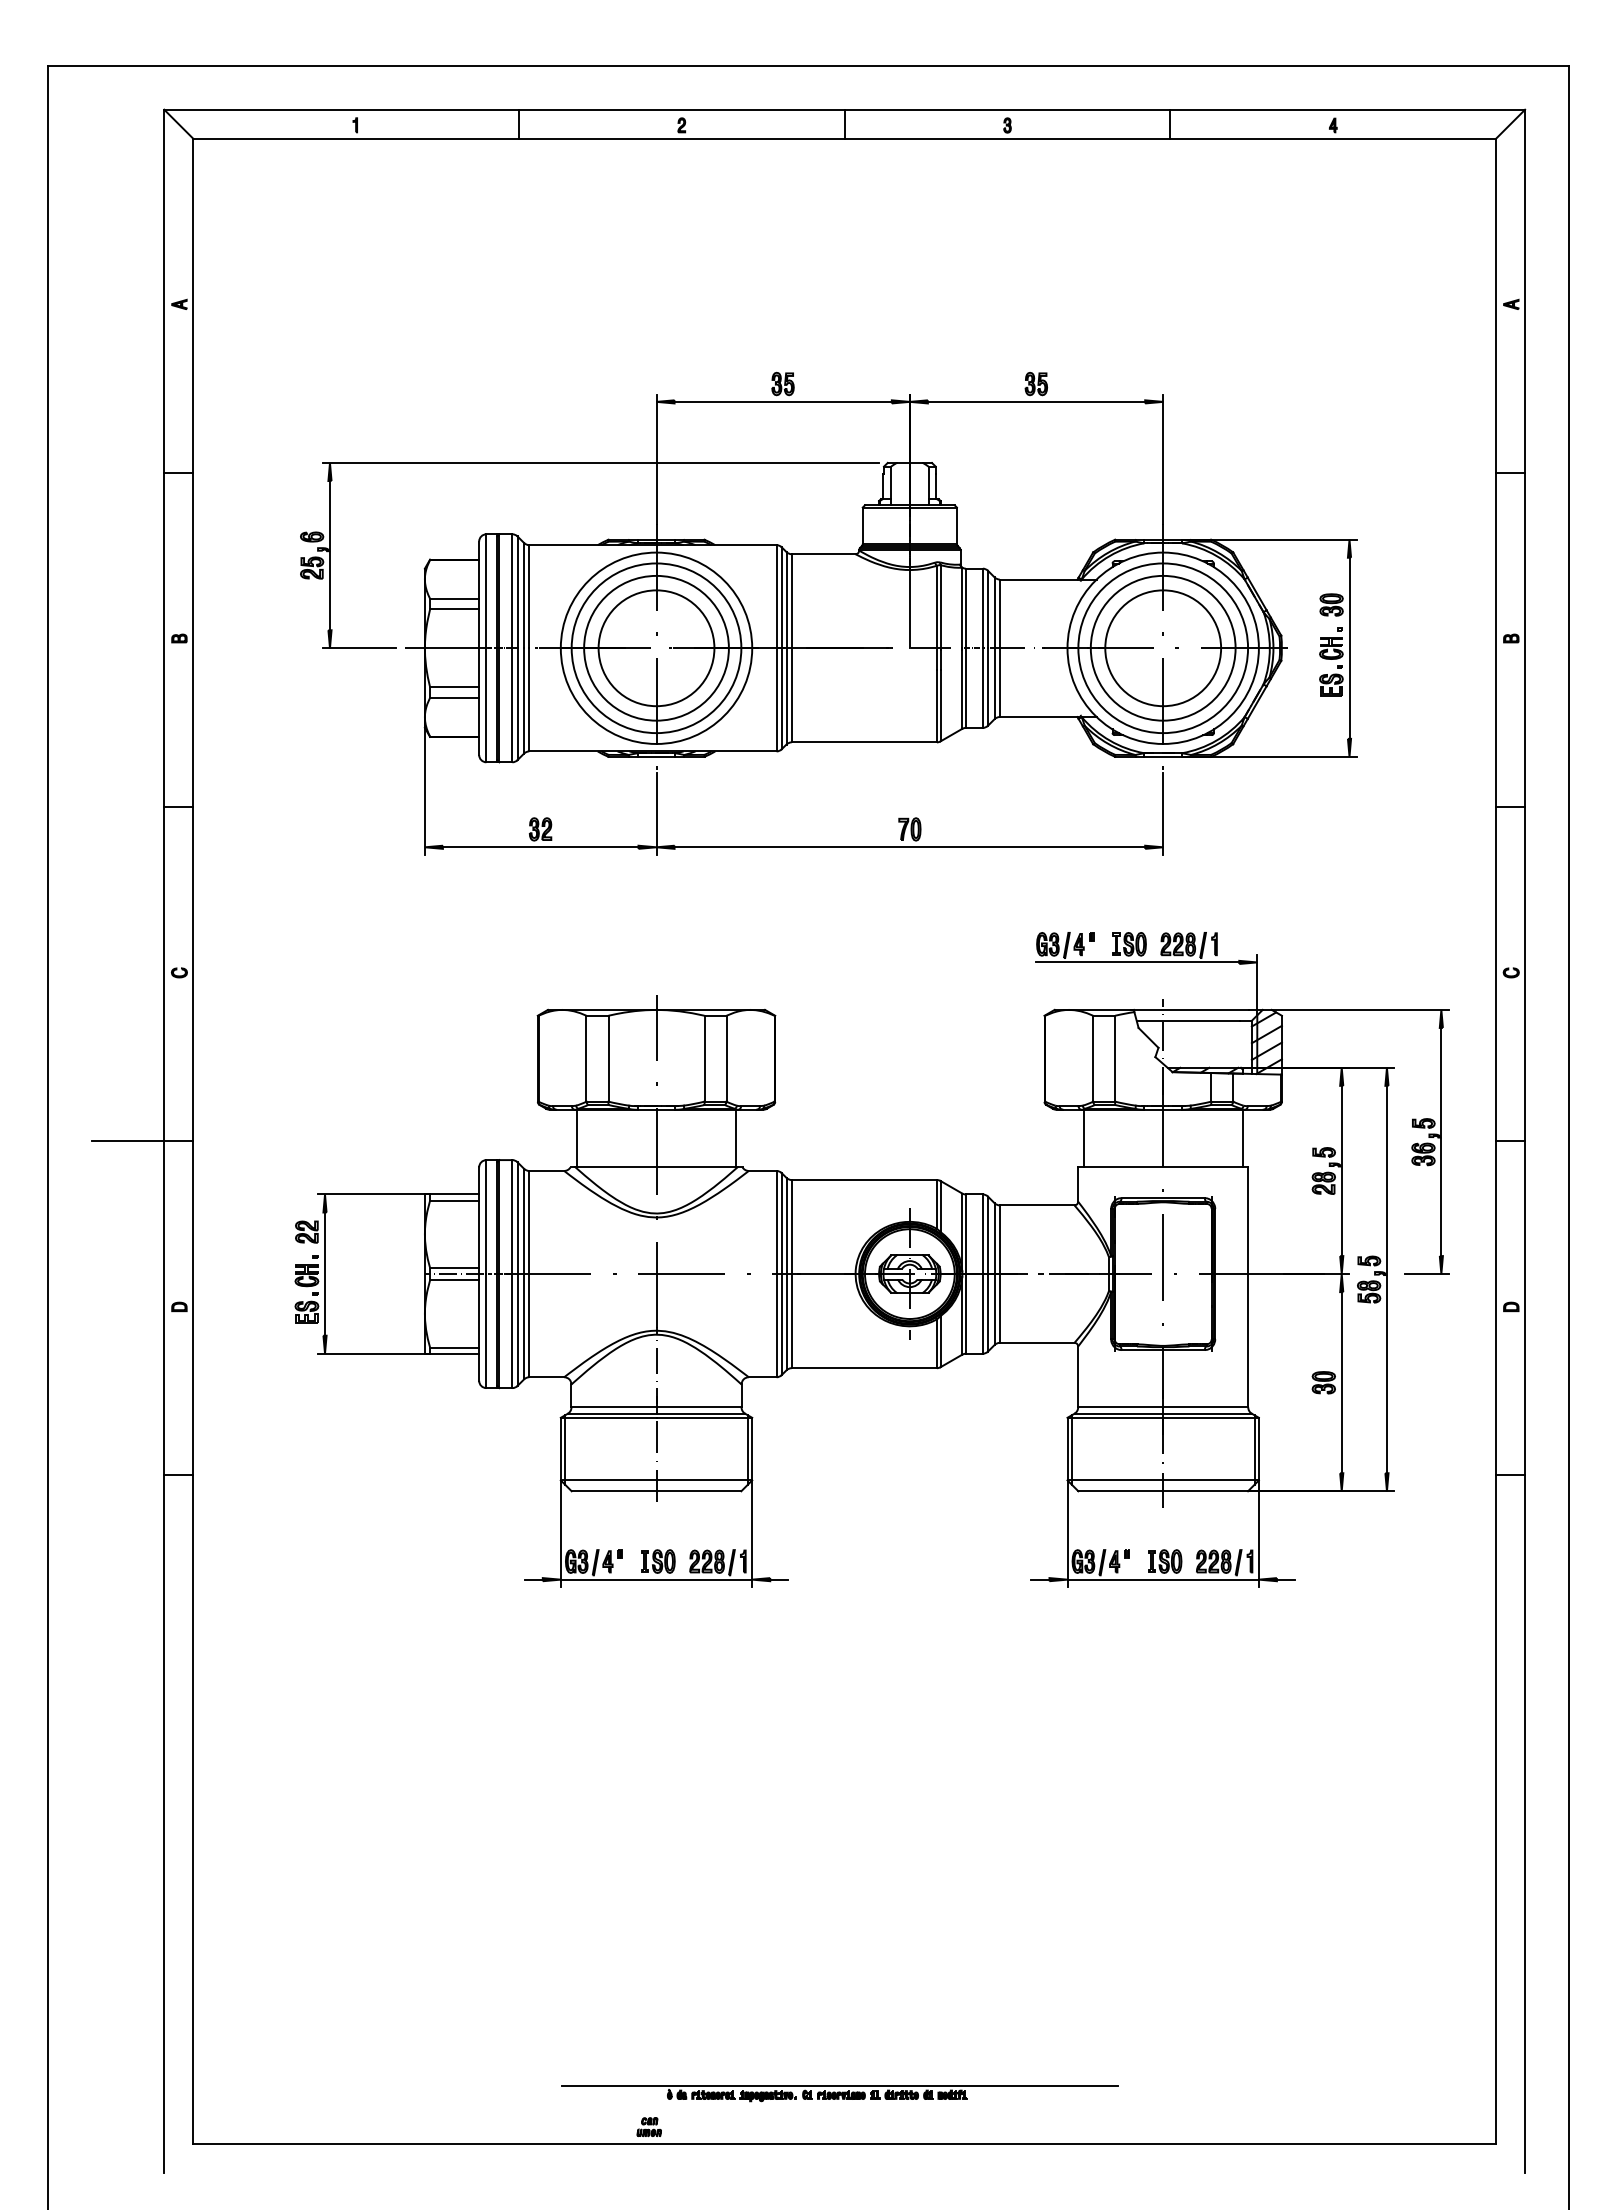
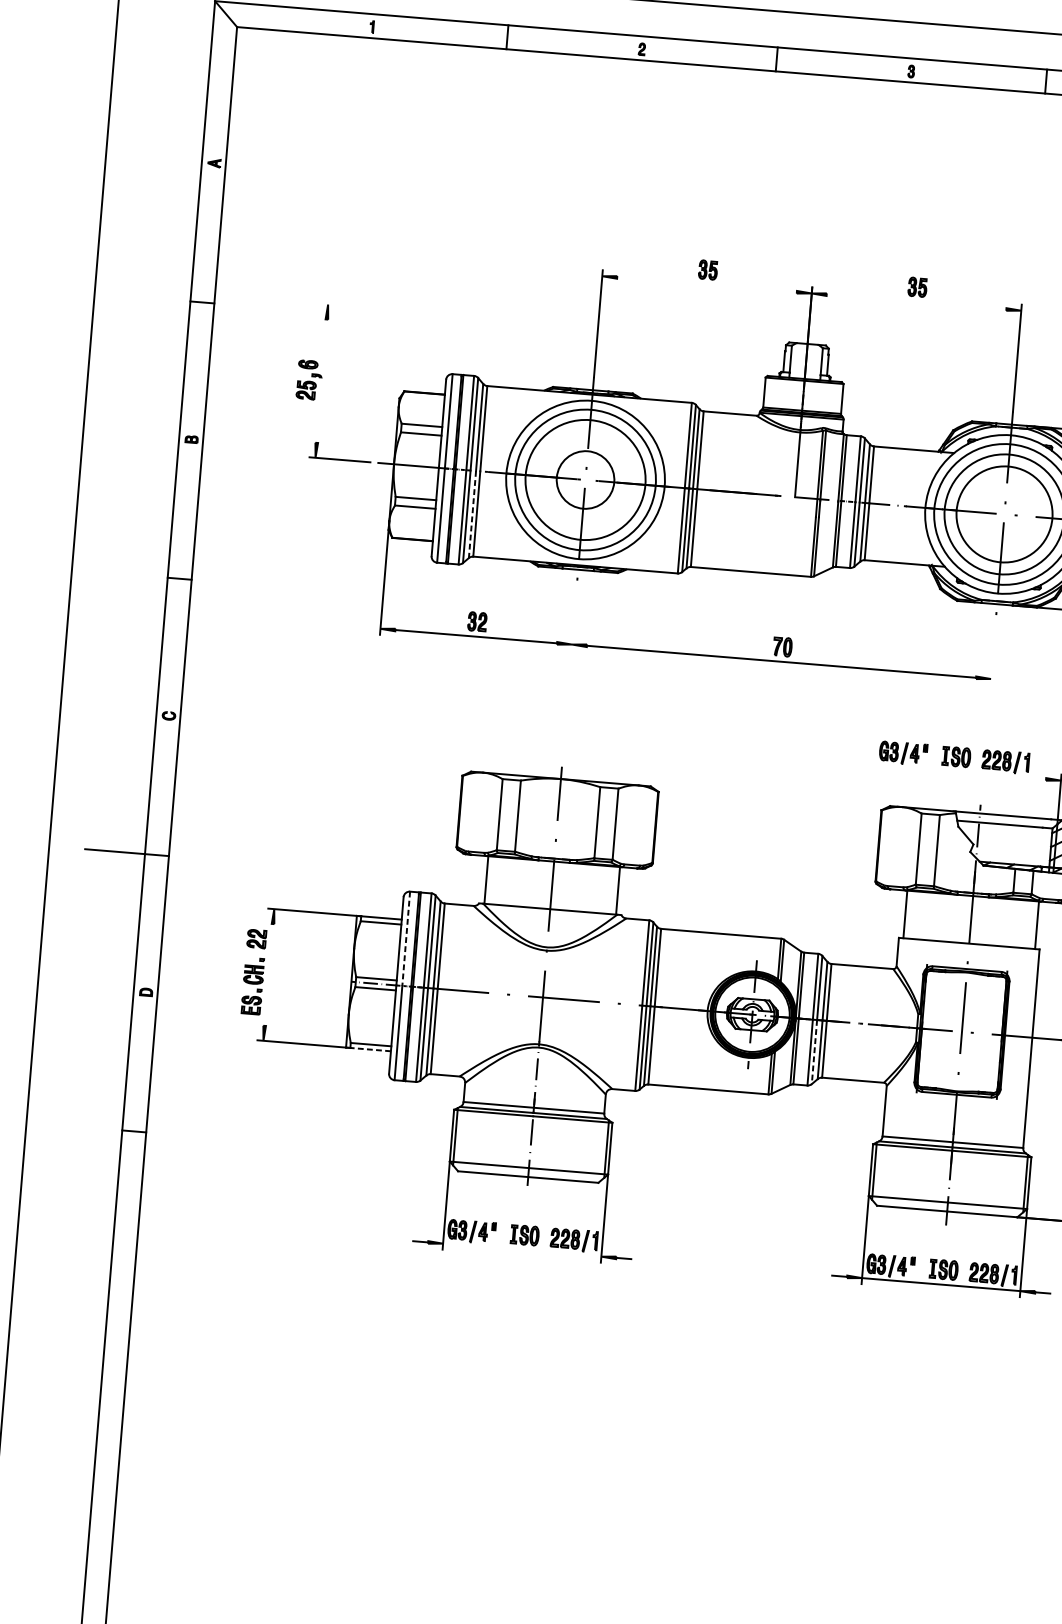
line: (782, 401) -> (706, 284), removed
line: (1036, 401) -> (916, 301), removed
line: (600, 462) -> (551, 322), removed
line: (329, 555) -> (321, 381), removed
circle: (656, 648) -> (585, 480), size x0.6
line: (524, 700) -> (472, 514), solid -> dashed
line: (656, 813) -> (574, 616), removed
line: (1163, 813) -> (993, 651), removed
line: (1137, 962) -> (961, 772), removed
line: (486, 1217) -> (406, 939), solid -> dashed
line: (325, 1273) -> (269, 974), removed
line: (988, 1312) -> (814, 1051), solid -> dashed
line: (454, 1353) -> (370, 1049), solid -> dashed
line: (656, 1579) -> (522, 1250), removed

